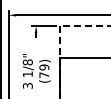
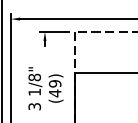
text: (44, 75) -> (55, 93), (79) -> (49)

